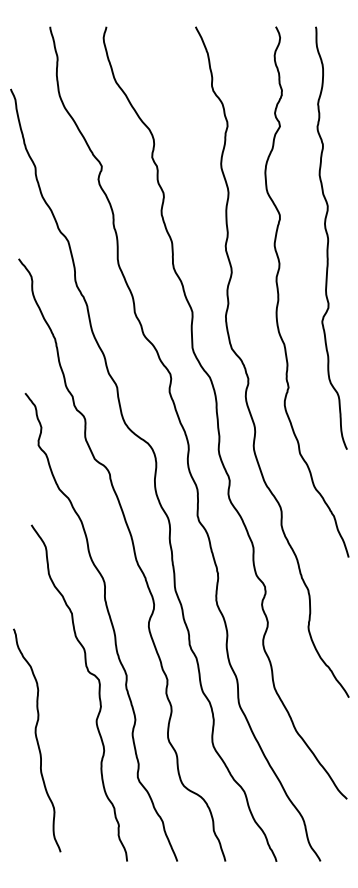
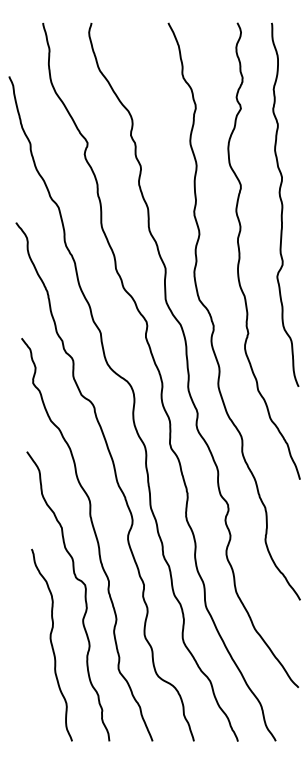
curve: (36, 739) -> (51, 644), moved

